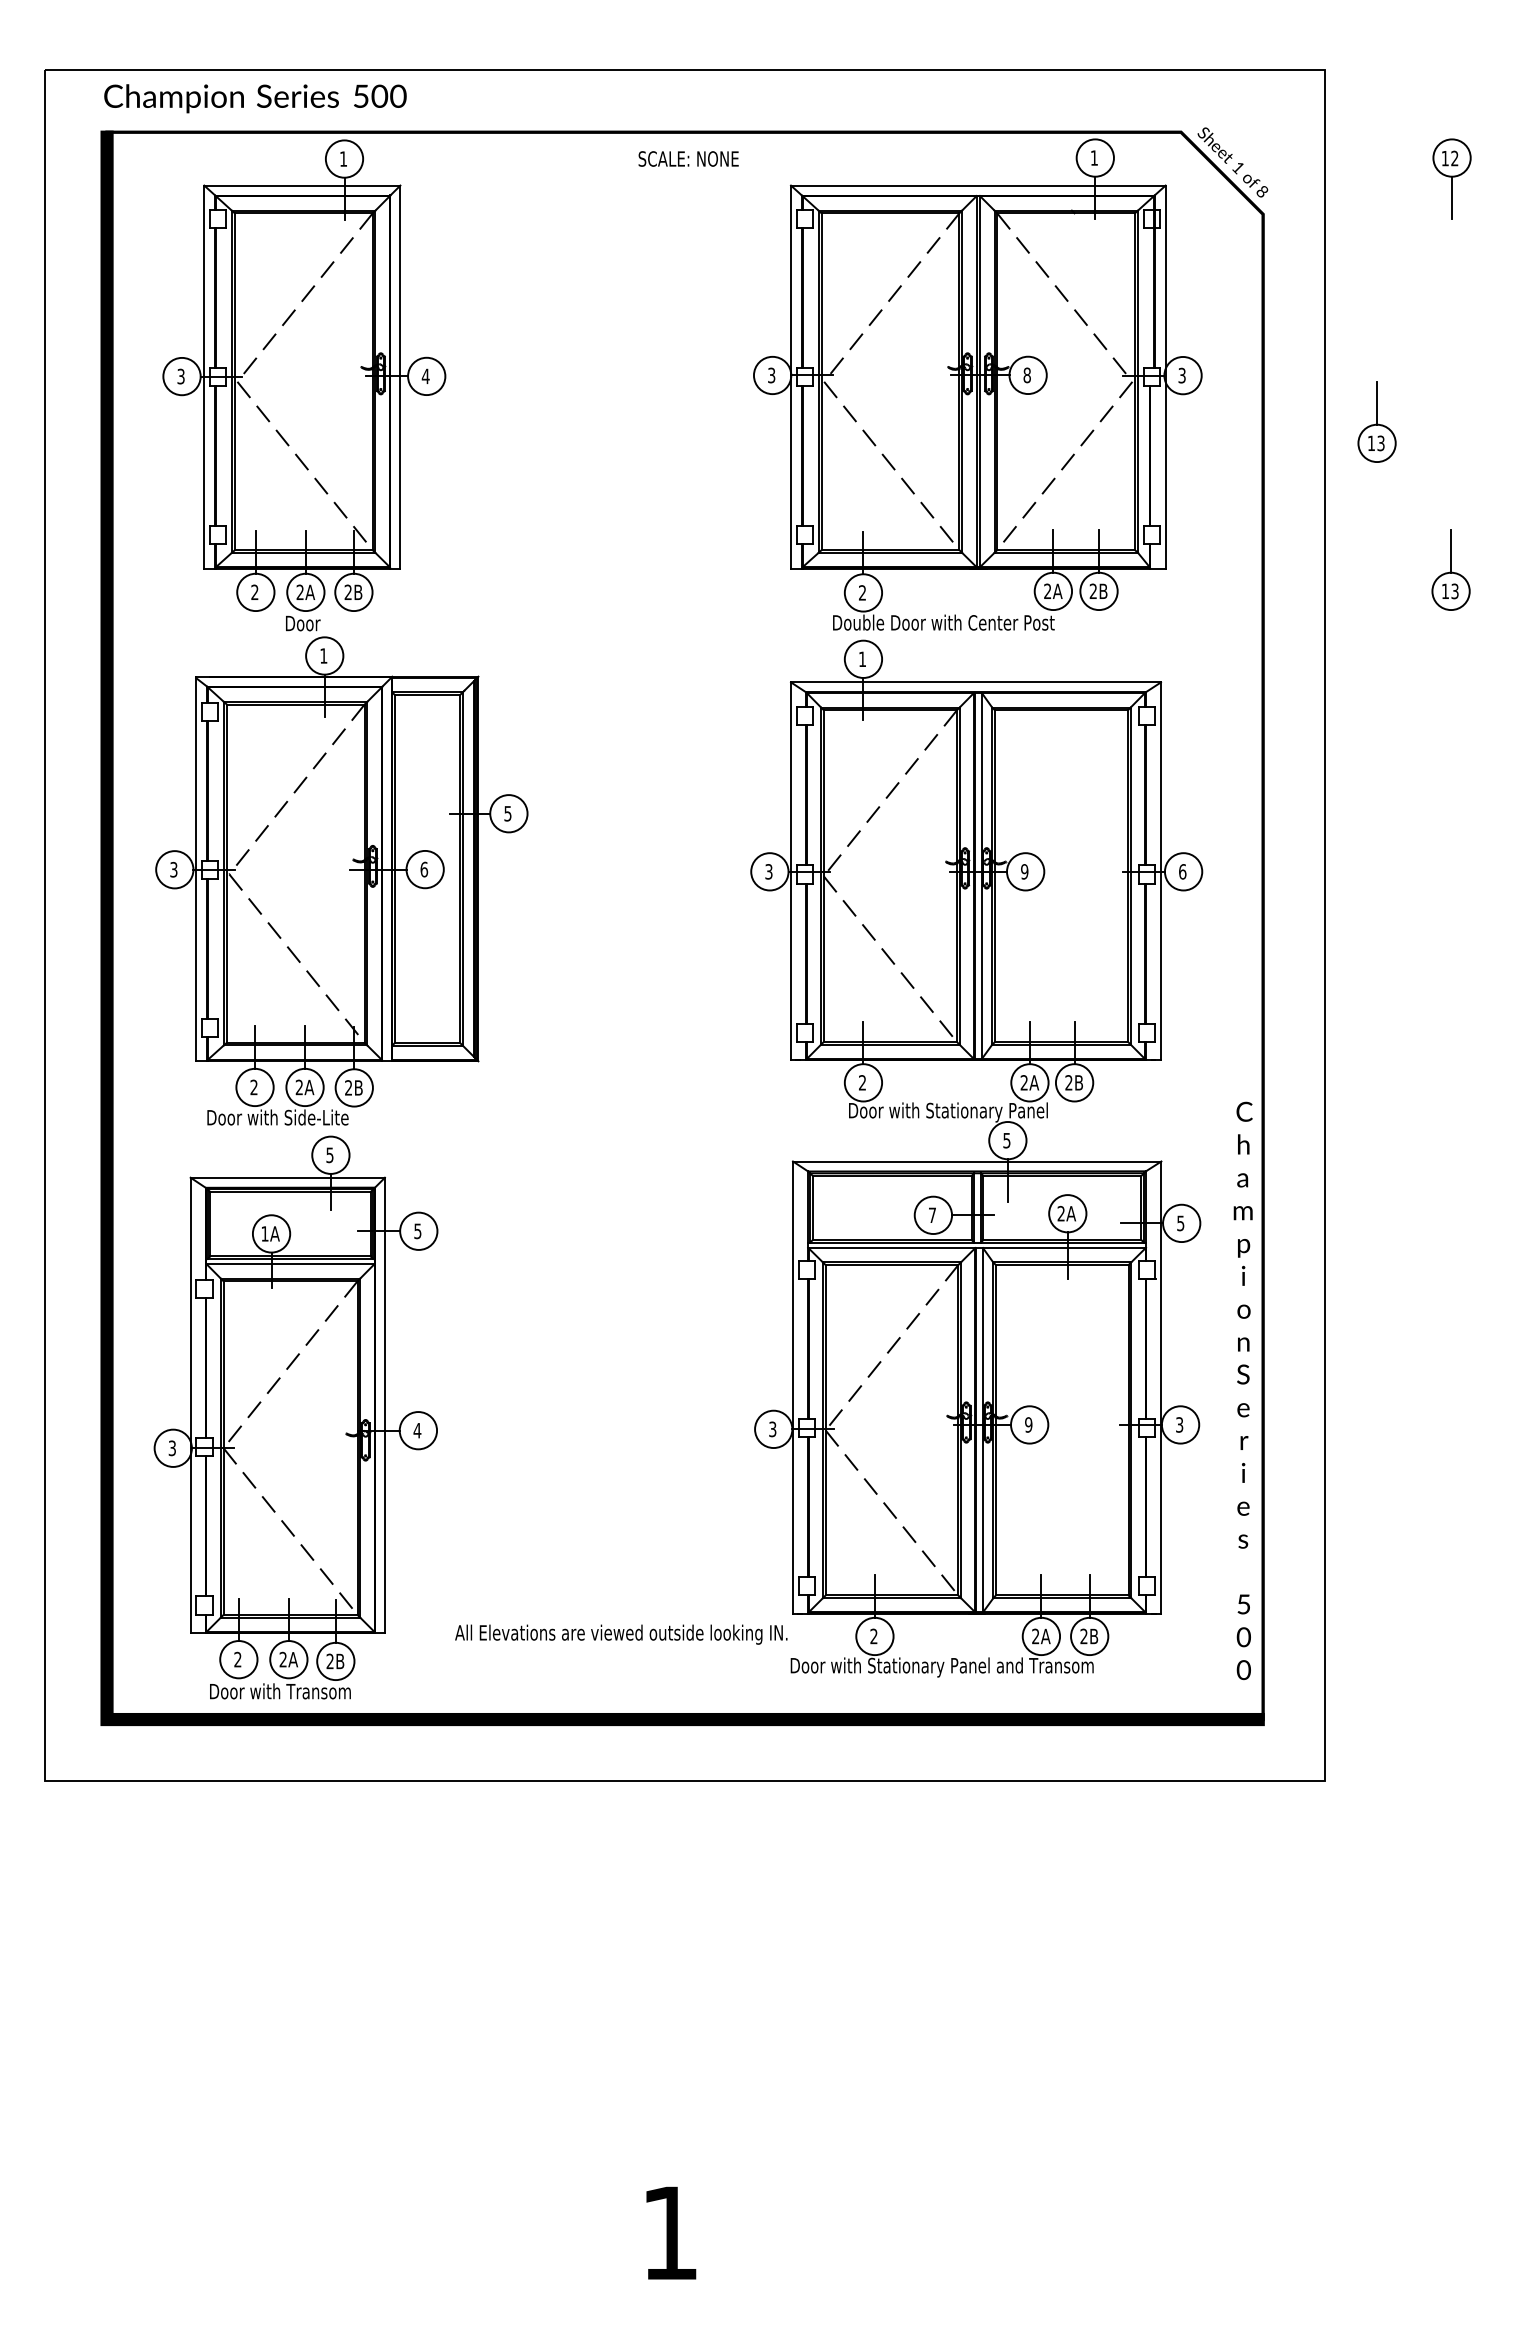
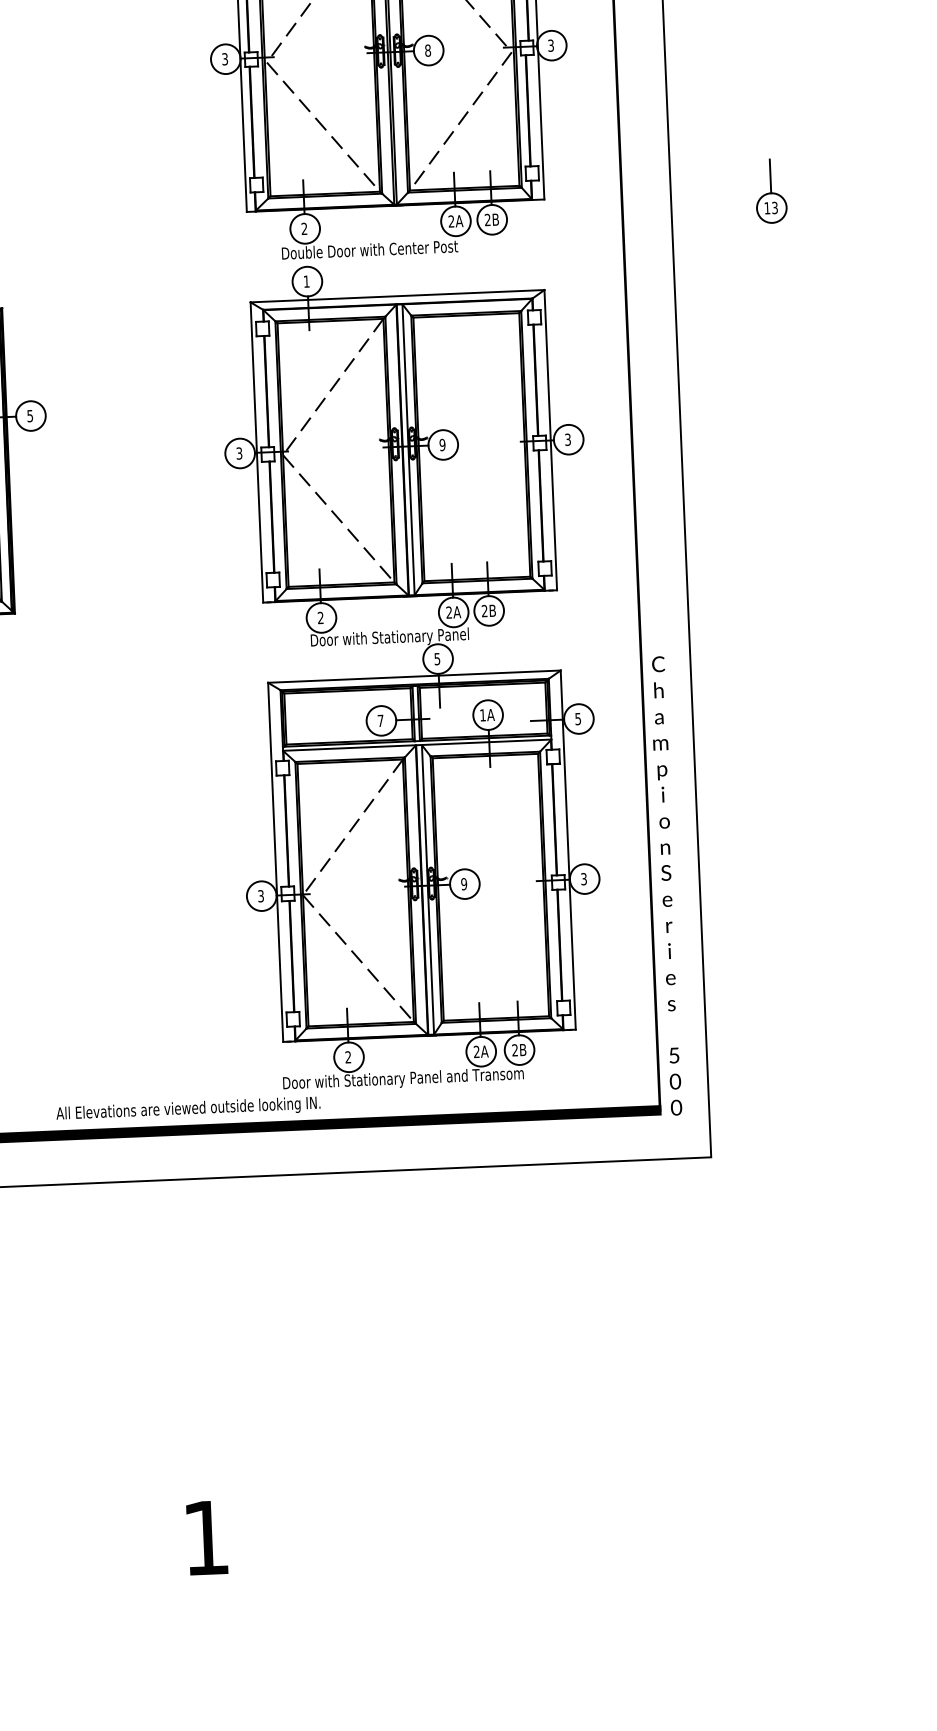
part: (1376, 421) -> (706, 75), removed
text: (1182, 871) -> (567, 439), 6 -> 3
text: (1060, 1213) -> (482, 715), 2A -> 1A
text: (1242, 1390) -> (666, 885), moved
text: (621, 1634) -> (188, 1109), moved

